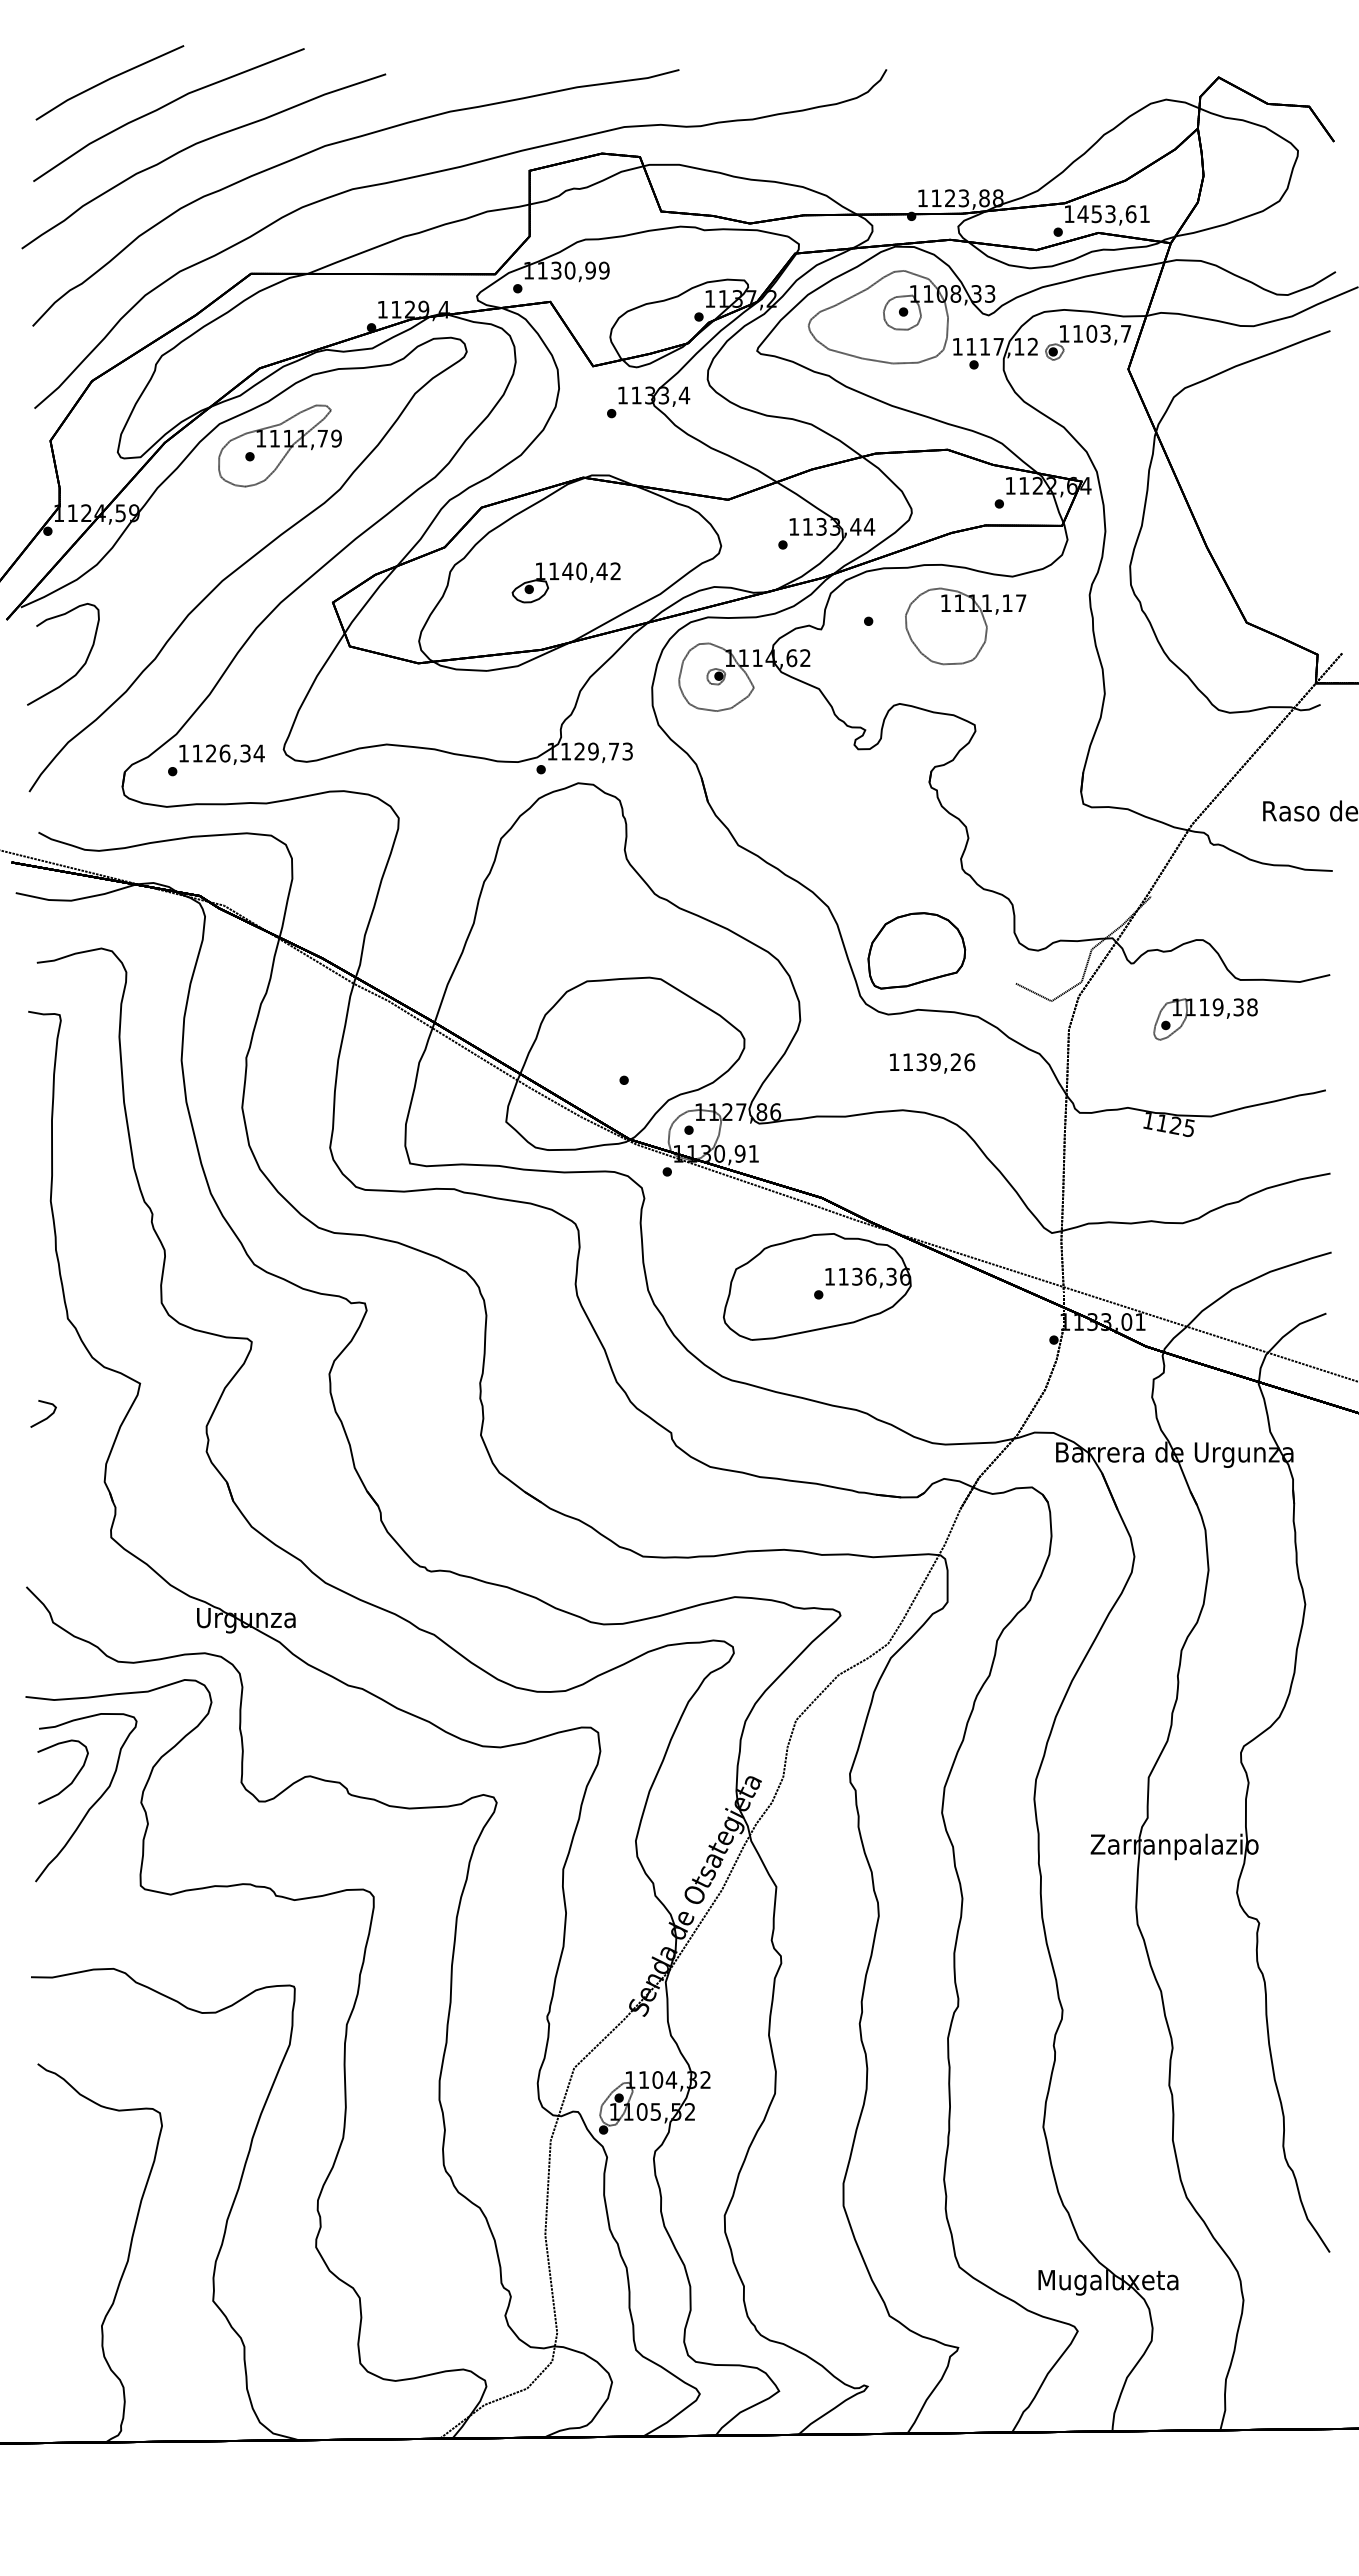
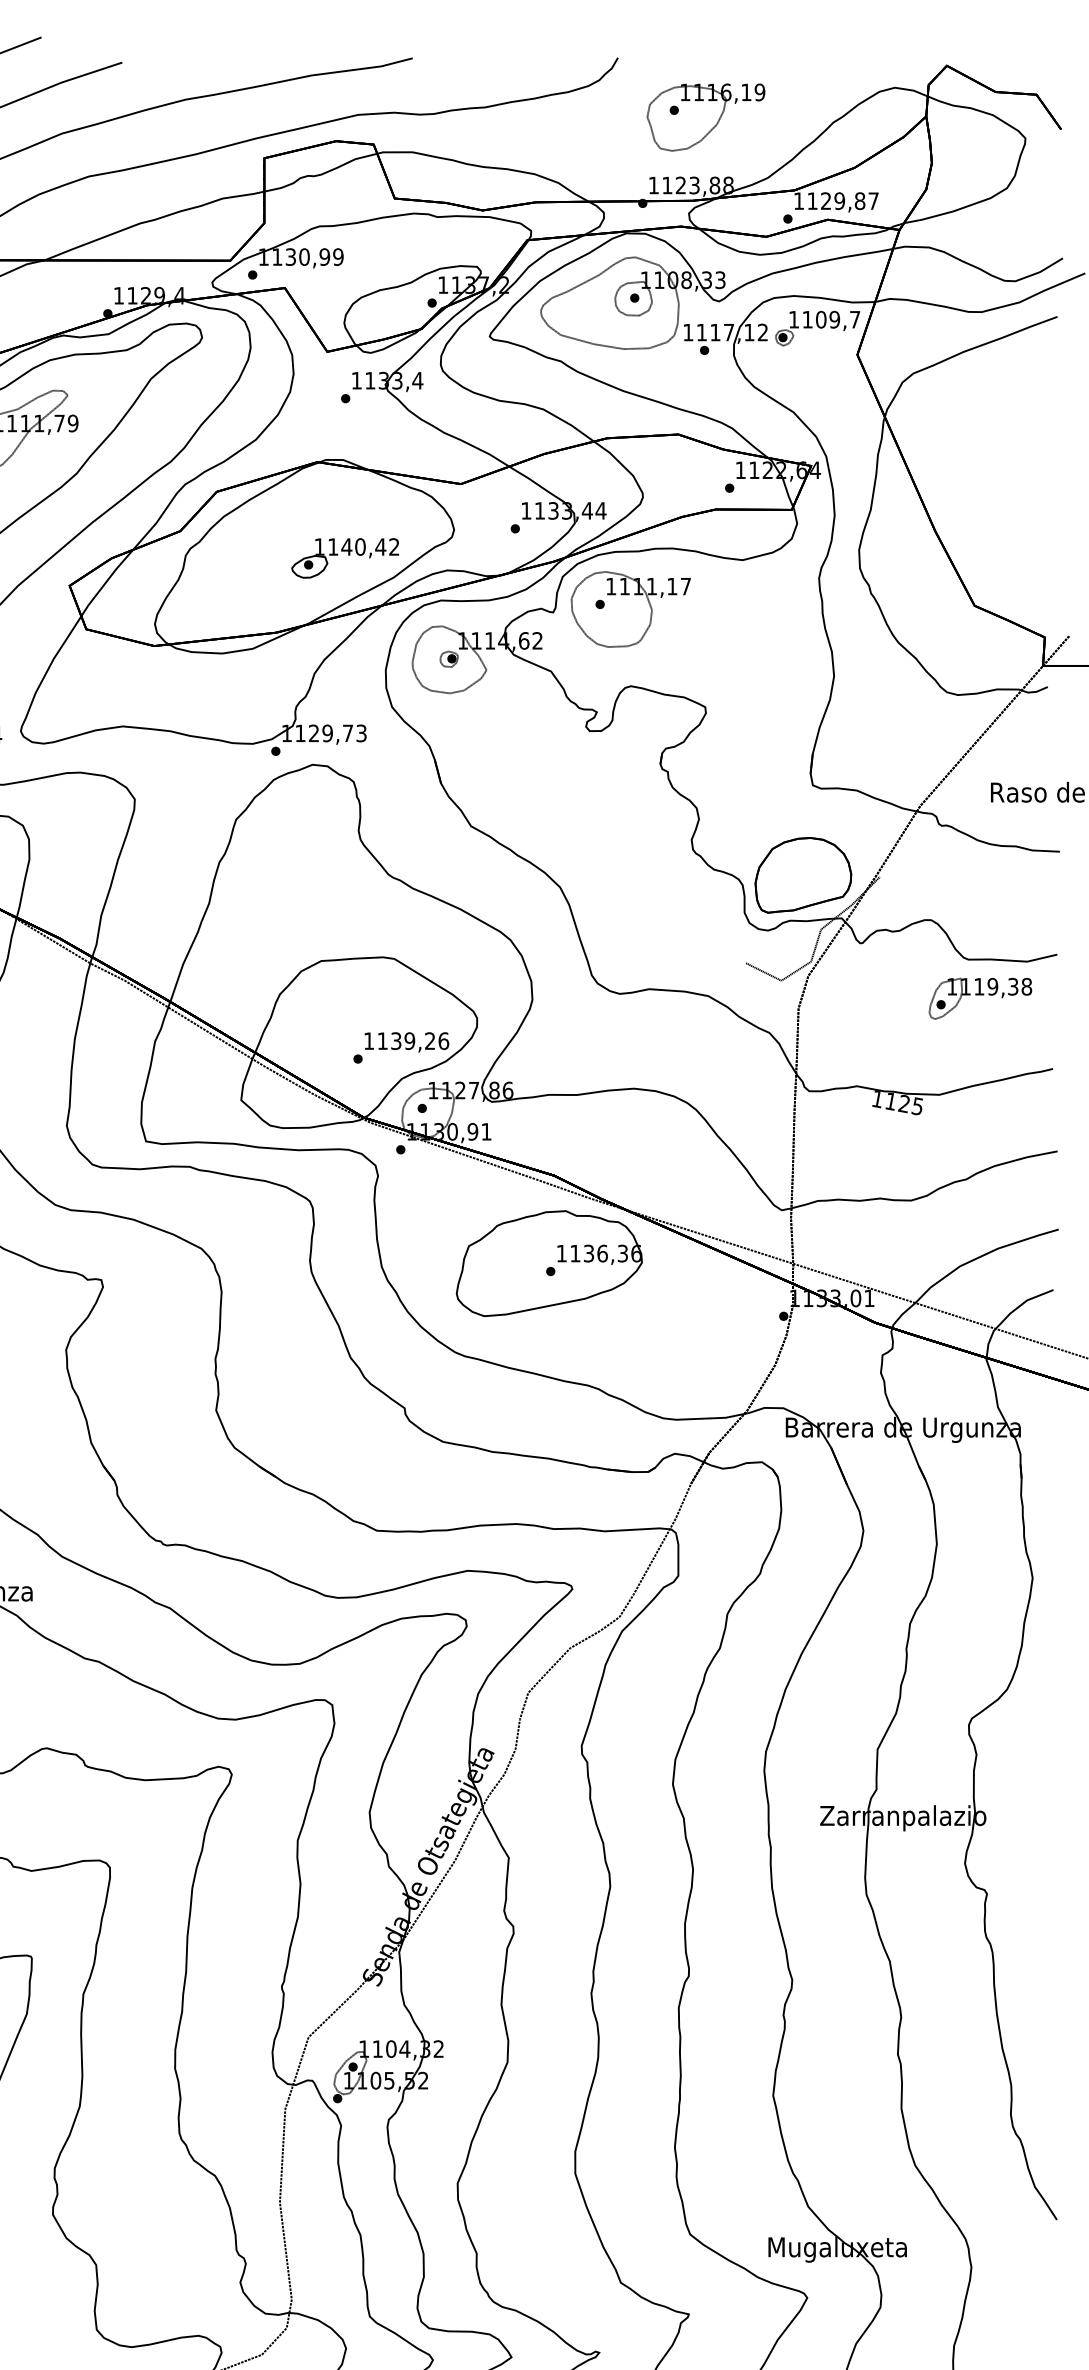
part: (975, 129) -> (706, 117), added
text: (1113, 214) -> (842, 201), 1453,61 -> 1129,87
text: (1105, 333) -> (834, 319), 1103,7 -> 1109,7
part: (565, 582) -> (344, 558), moved
part: (965, 626) -> (630, 609), moved
part: (916, 950) -> (803, 874), moved
part: (1205, 1019) -> (980, 998), moved
text: (932, 1063) -> (406, 1042), moved

